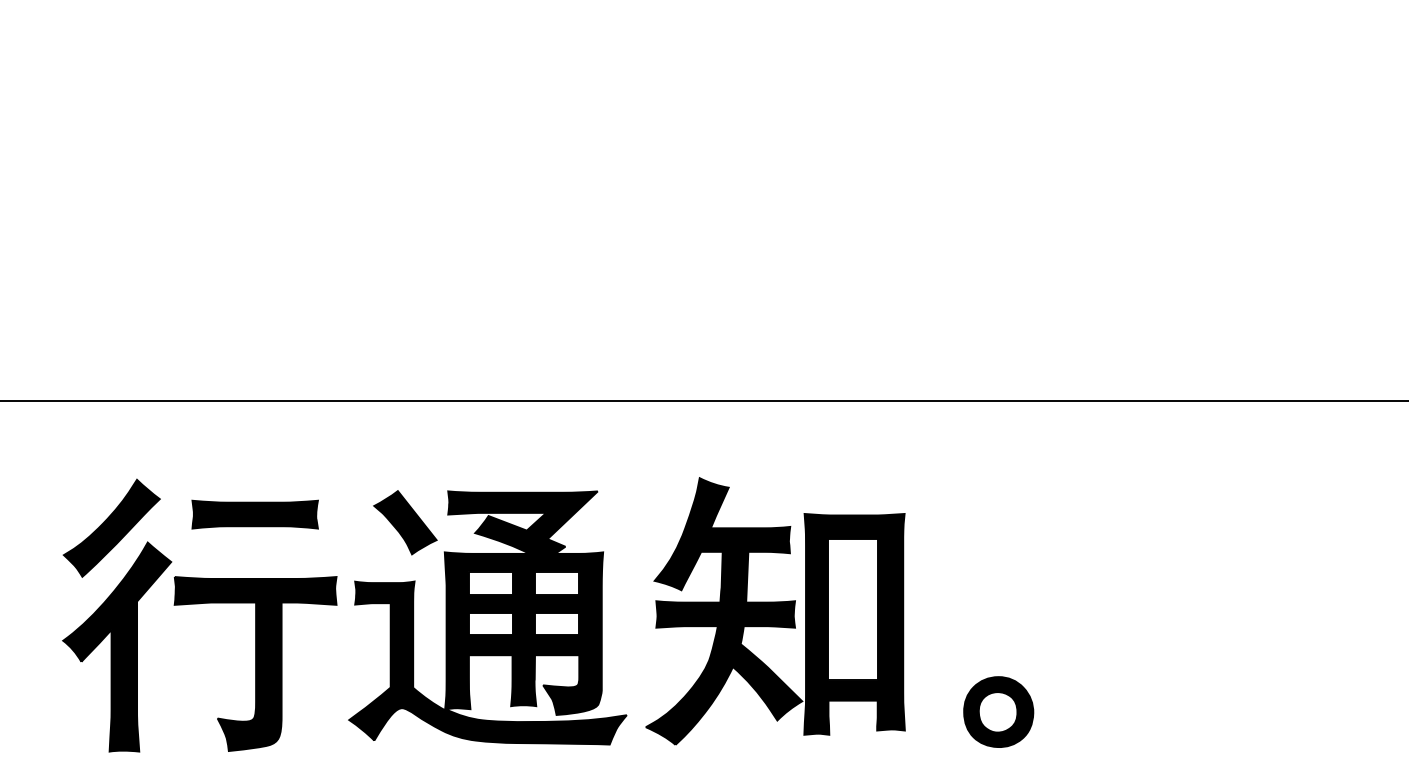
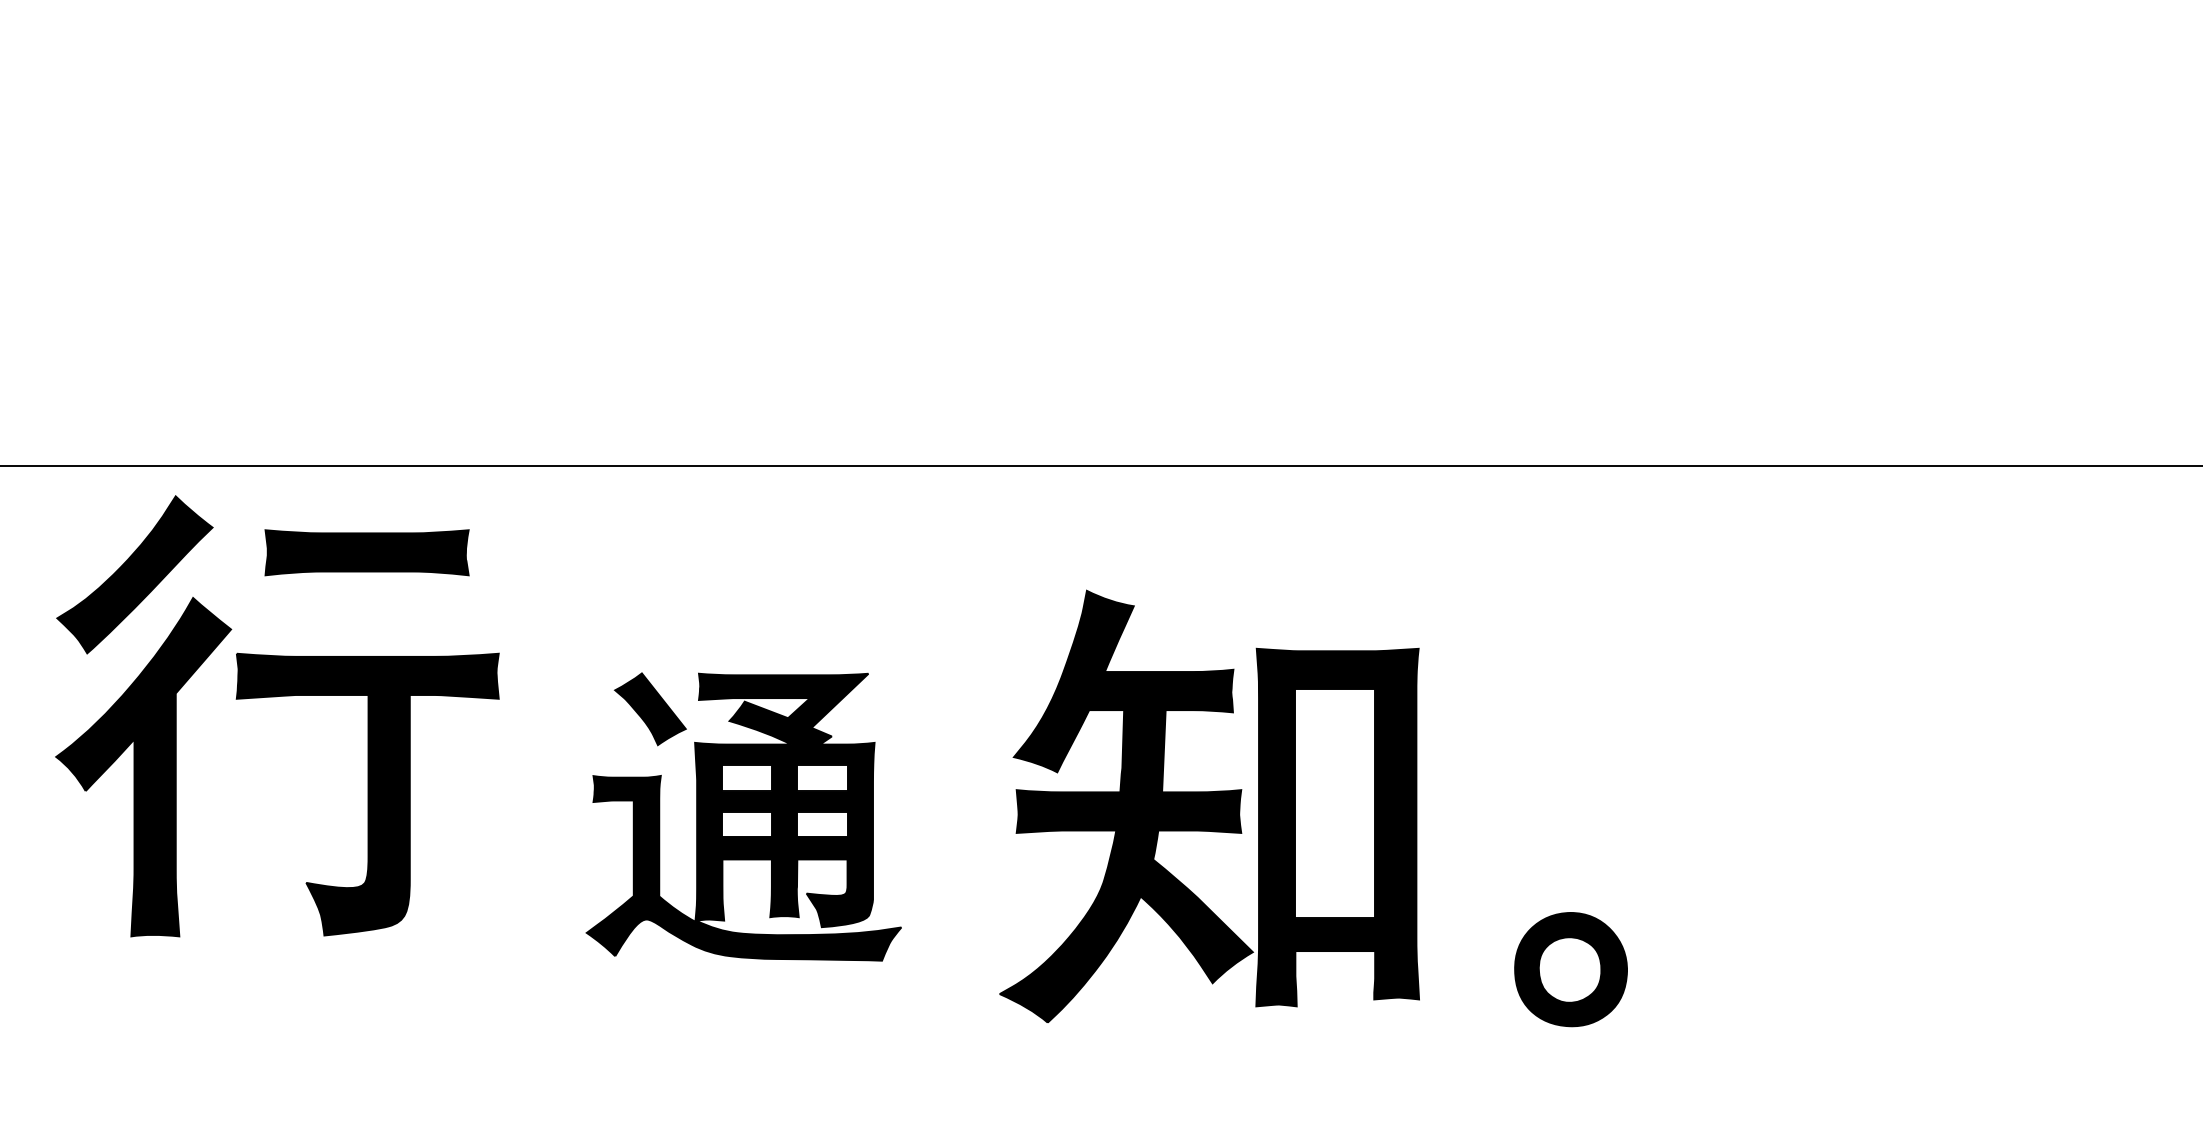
part: (199, 604) -> (276, 698), moved
part: (487, 617) -> (743, 816), size x0.7

